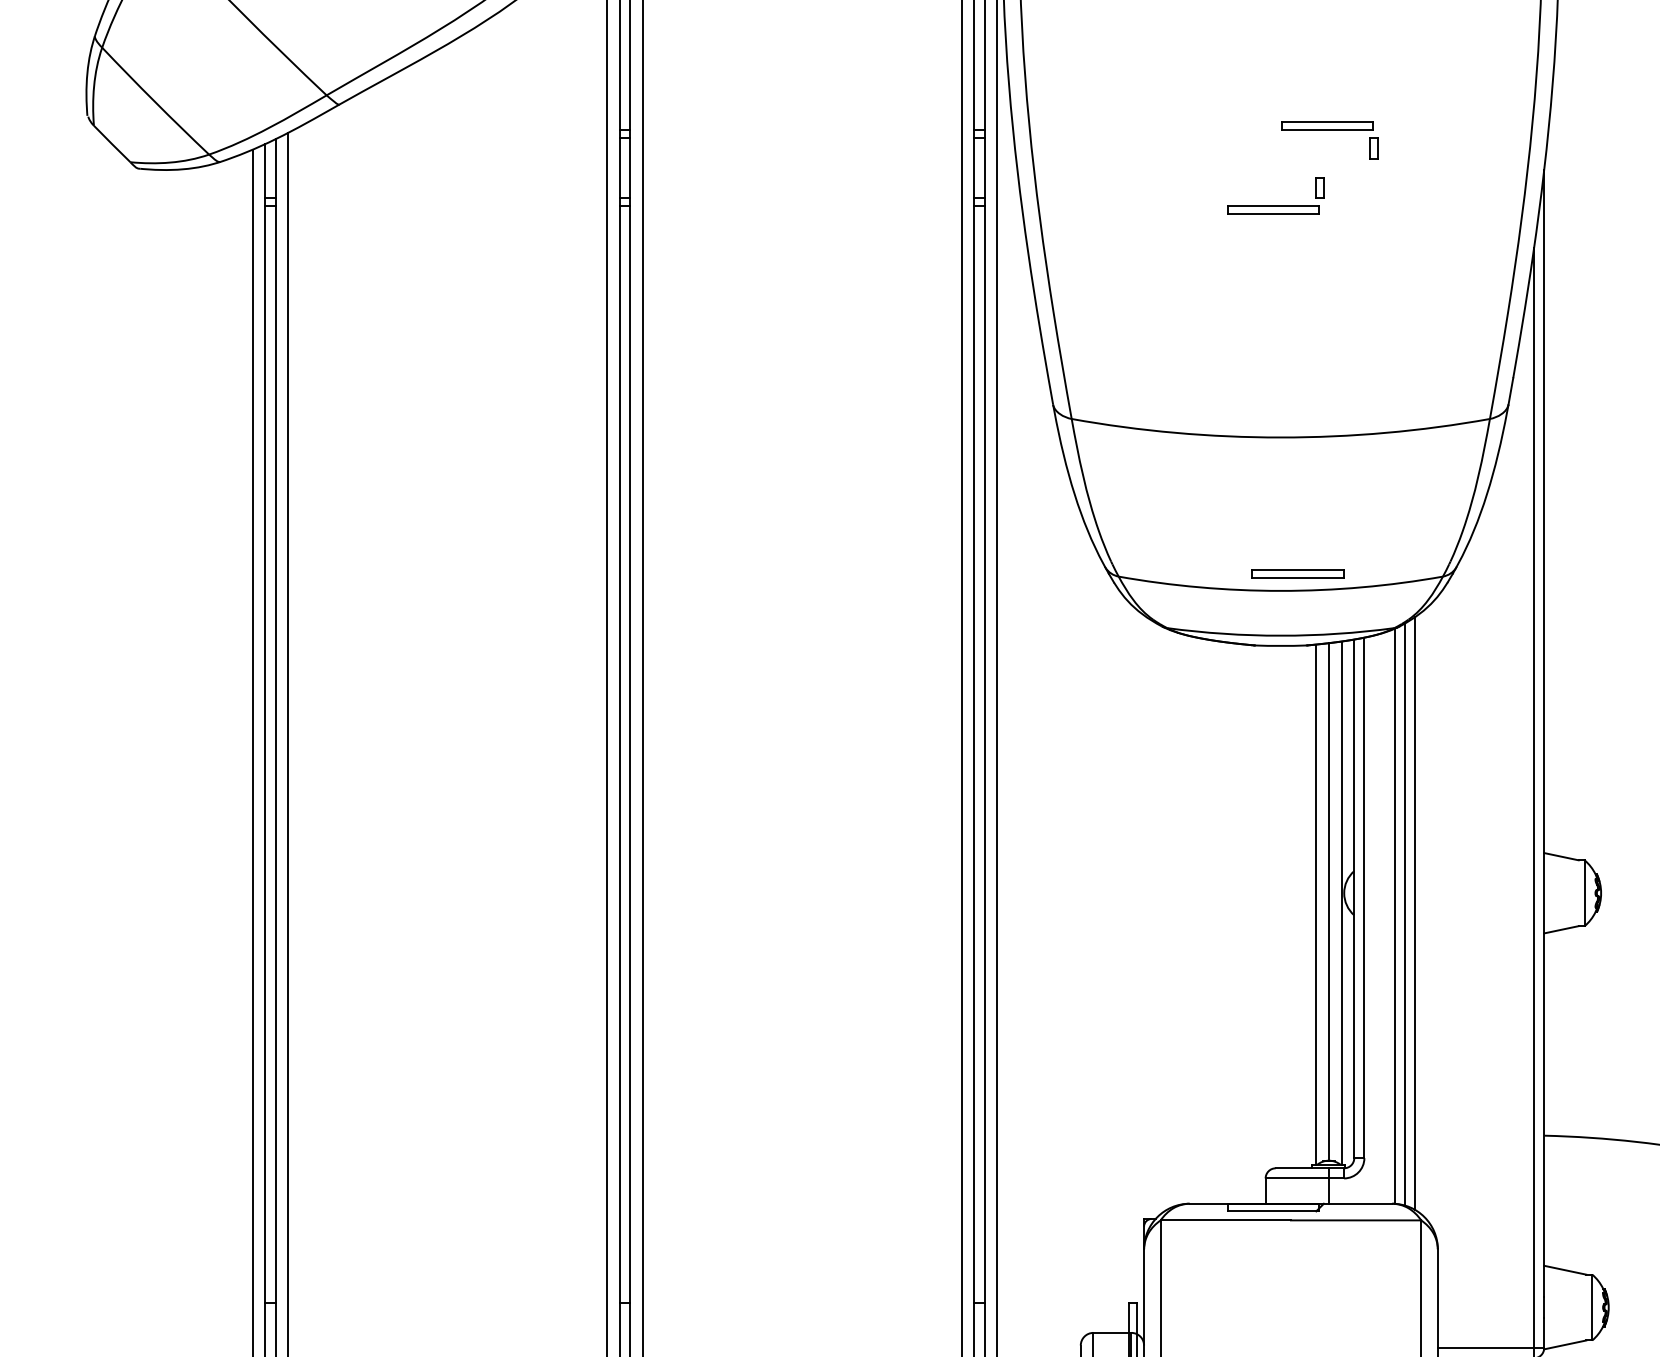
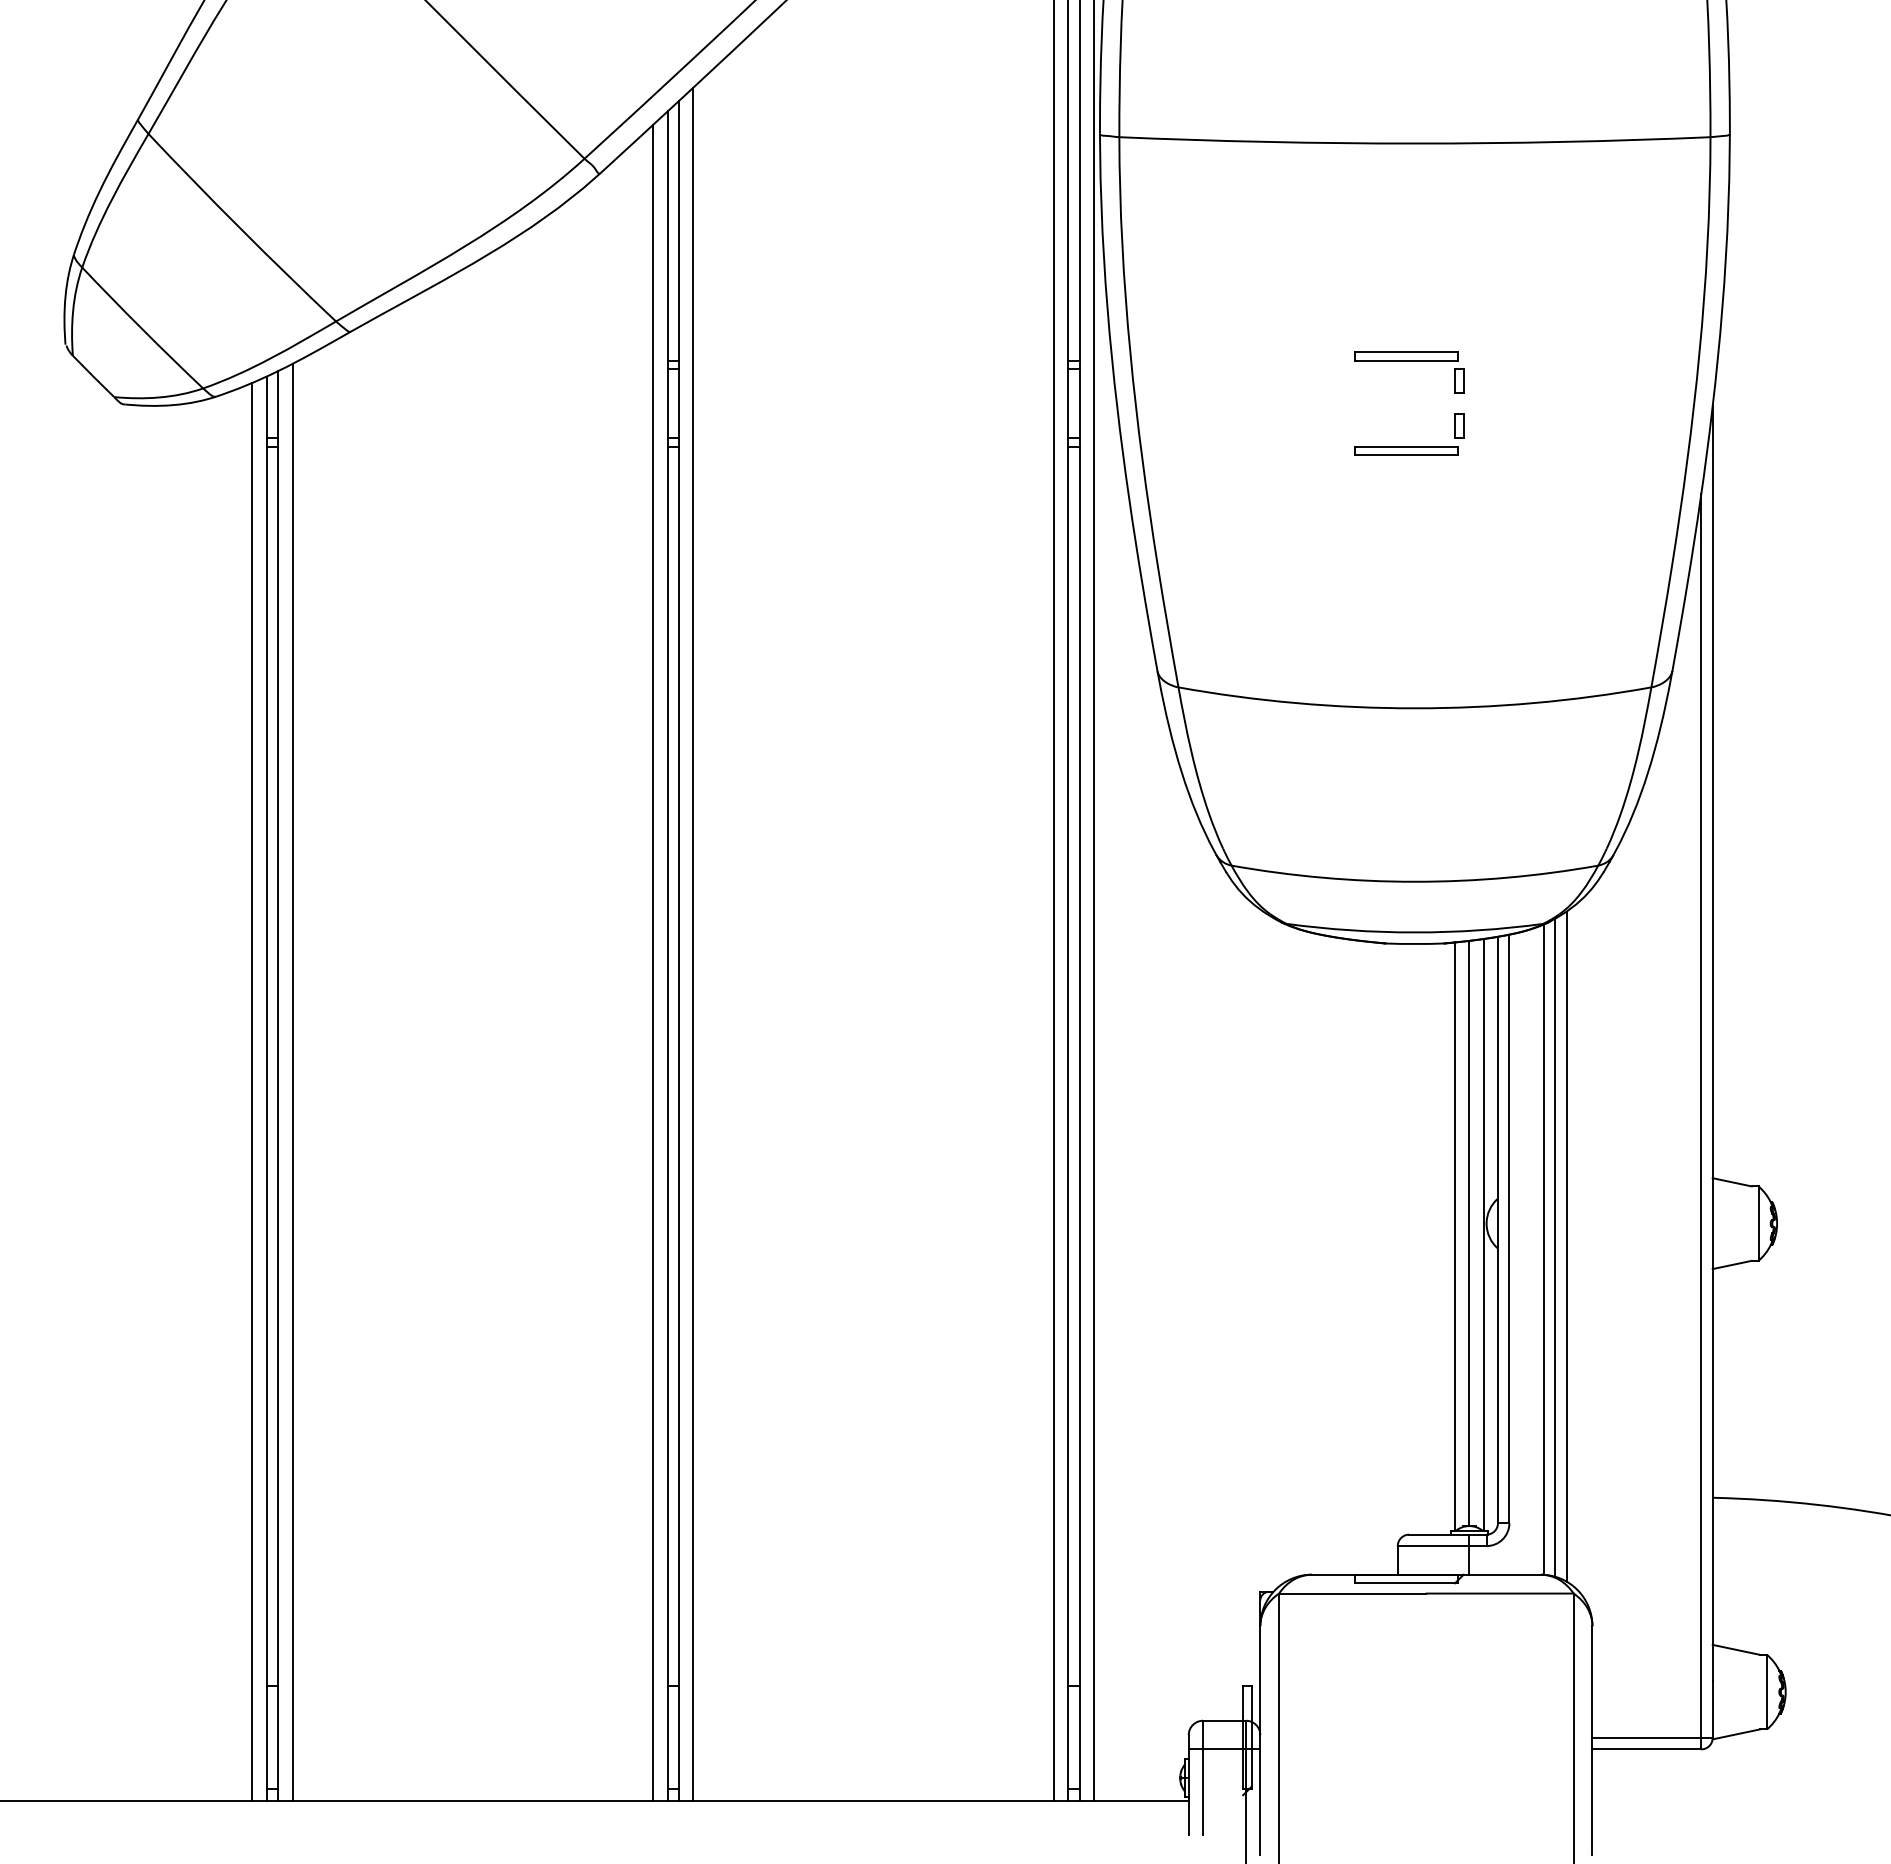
part: (1329, 130) -> (1409, 361), moved
part: (1298, 573) -> (1434, 862), removed

